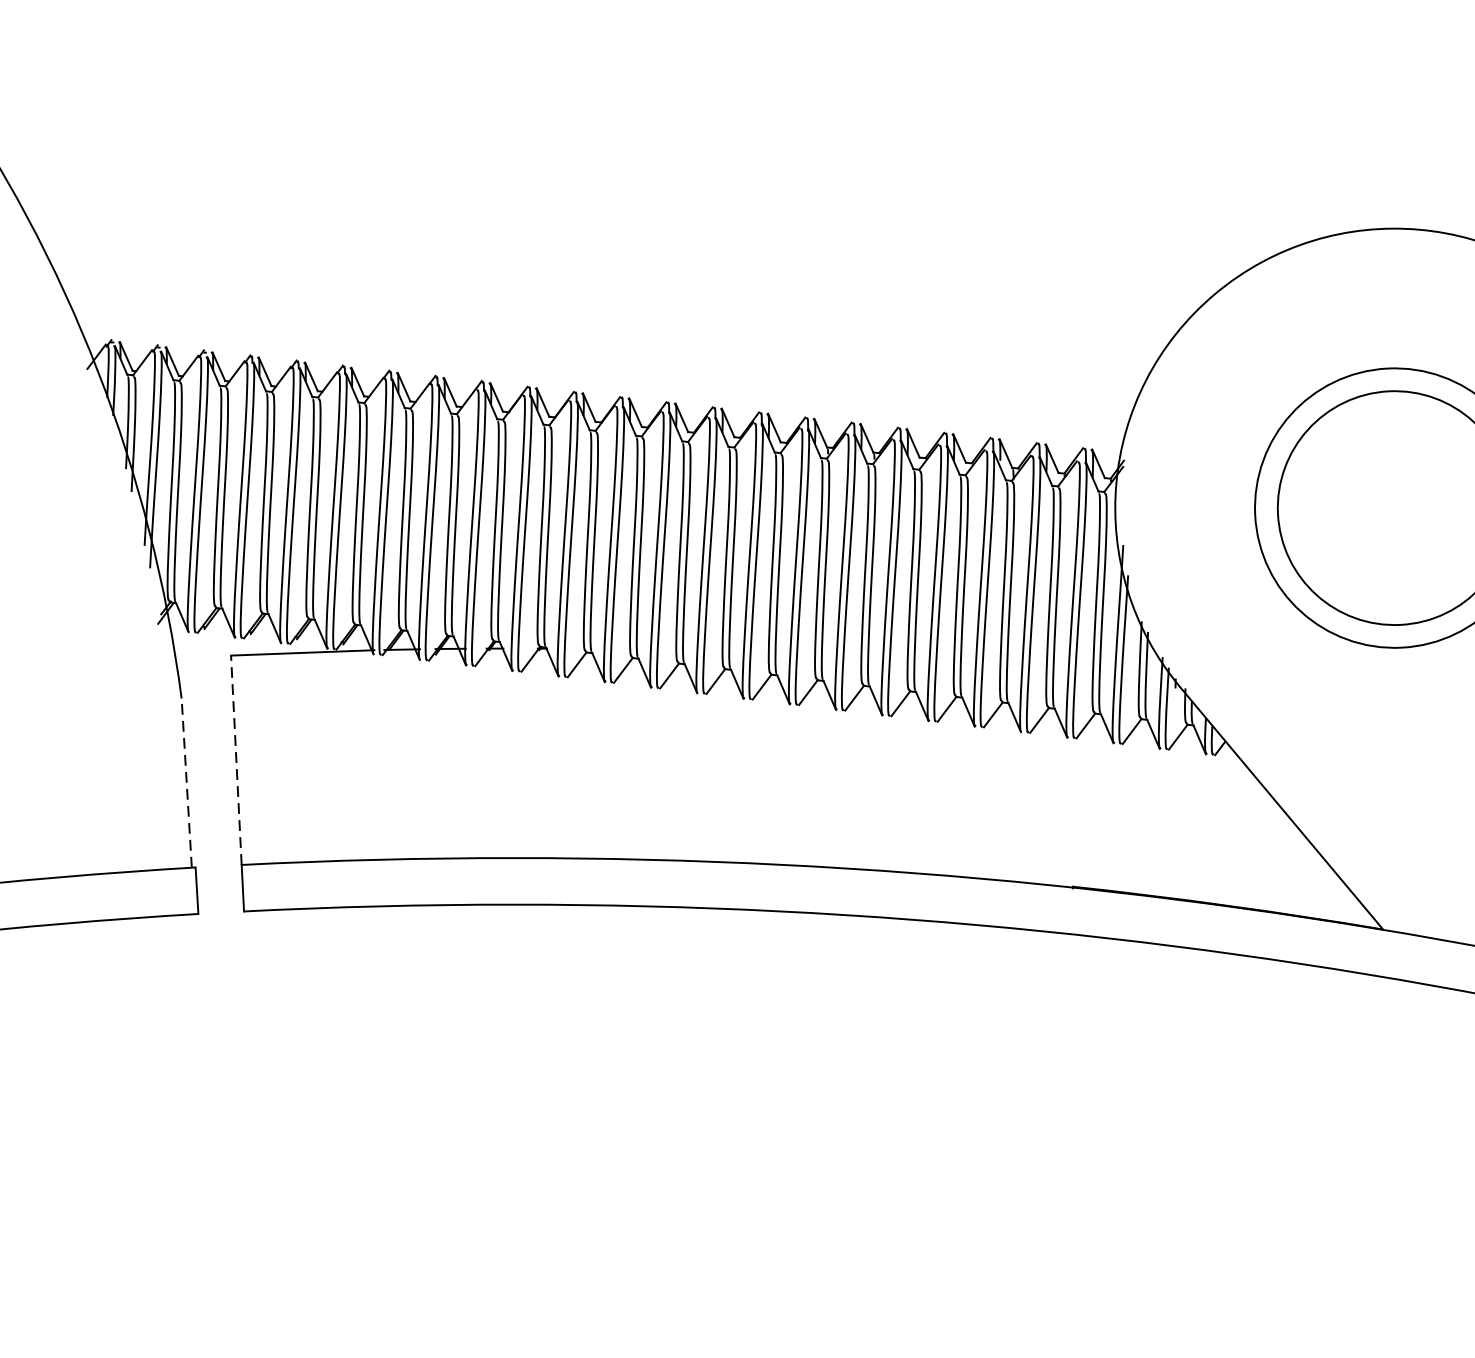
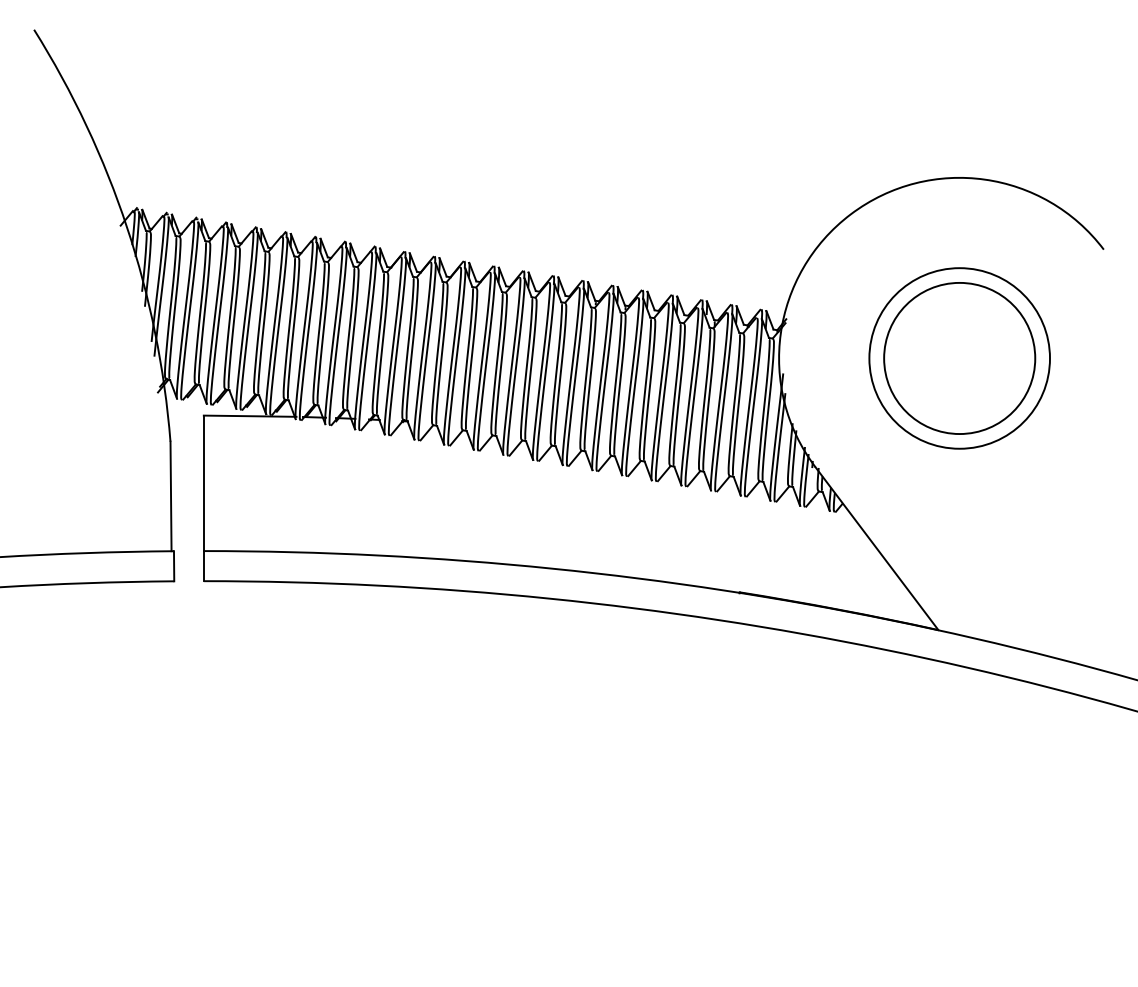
line: (235, 760) -> (203, 483), dashed -> solid
line: (187, 783) -> (171, 496), dashed -> solid

